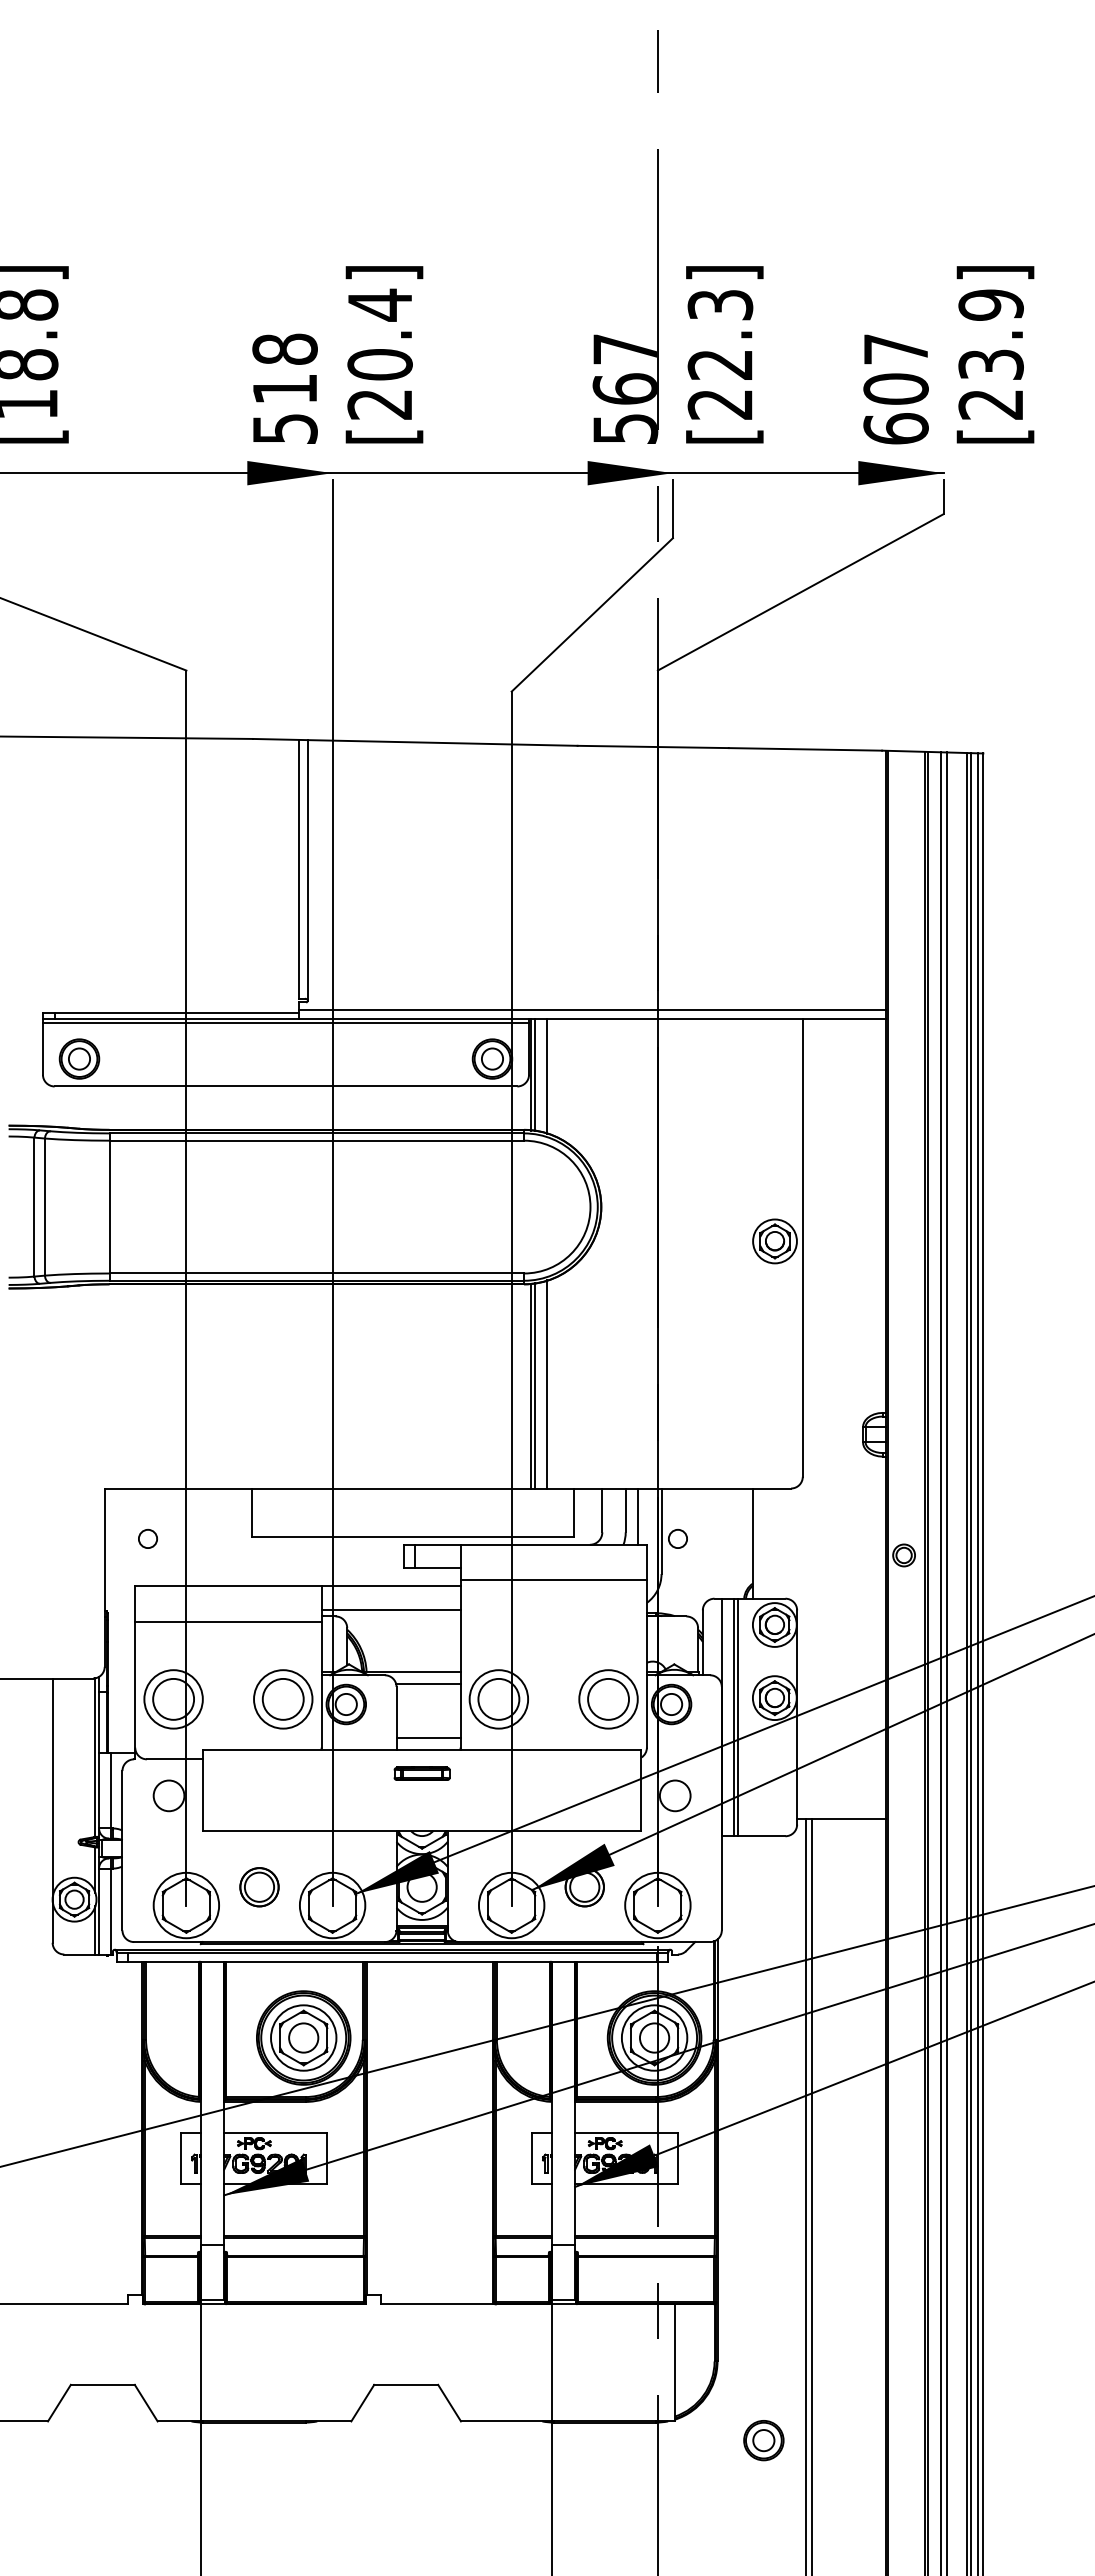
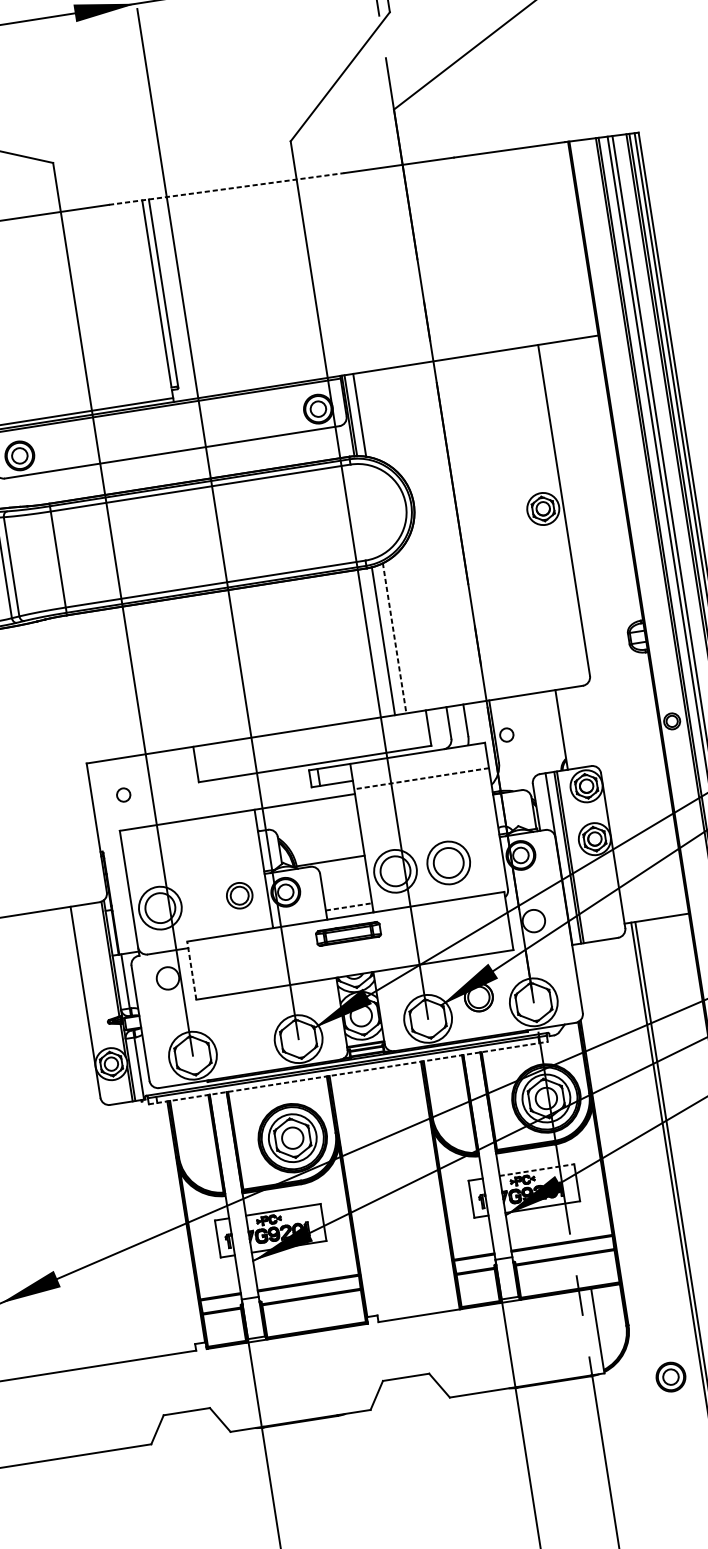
line: (415, 742) -> (226, 189), solid -> dashed
line: (592, 1009) -> (385, 362), removed
line: (546, 1384) -> (394, 638), solid -> dashed
line: (534, 1385) -> (385, 640), removed
line: (638, 1516) -> (475, 723), removed
line: (553, 1579) -> (421, 778), solid -> dashed
line: (390, 1609) -> (306, 818), removed
line: (228, 1622) -> (191, 846), removed
line: (428, 1683) -> (342, 867), removed
part: (283, 1699) -> (239, 895), size x0.6
part: (608, 1699) -> (448, 863), moved
line: (428, 1737) -> (348, 906), solid -> dashed
part: (421, 1773) -> (347, 933), size x1.6
line: (202, 1789) -> (191, 970), solid -> dashed
part: (259, 1887) -> (243, 1034), removed
line: (392, 1961) -> (348, 1072), solid -> dashed
line: (626, 2132) -> (536, 1169), solid -> dashed

